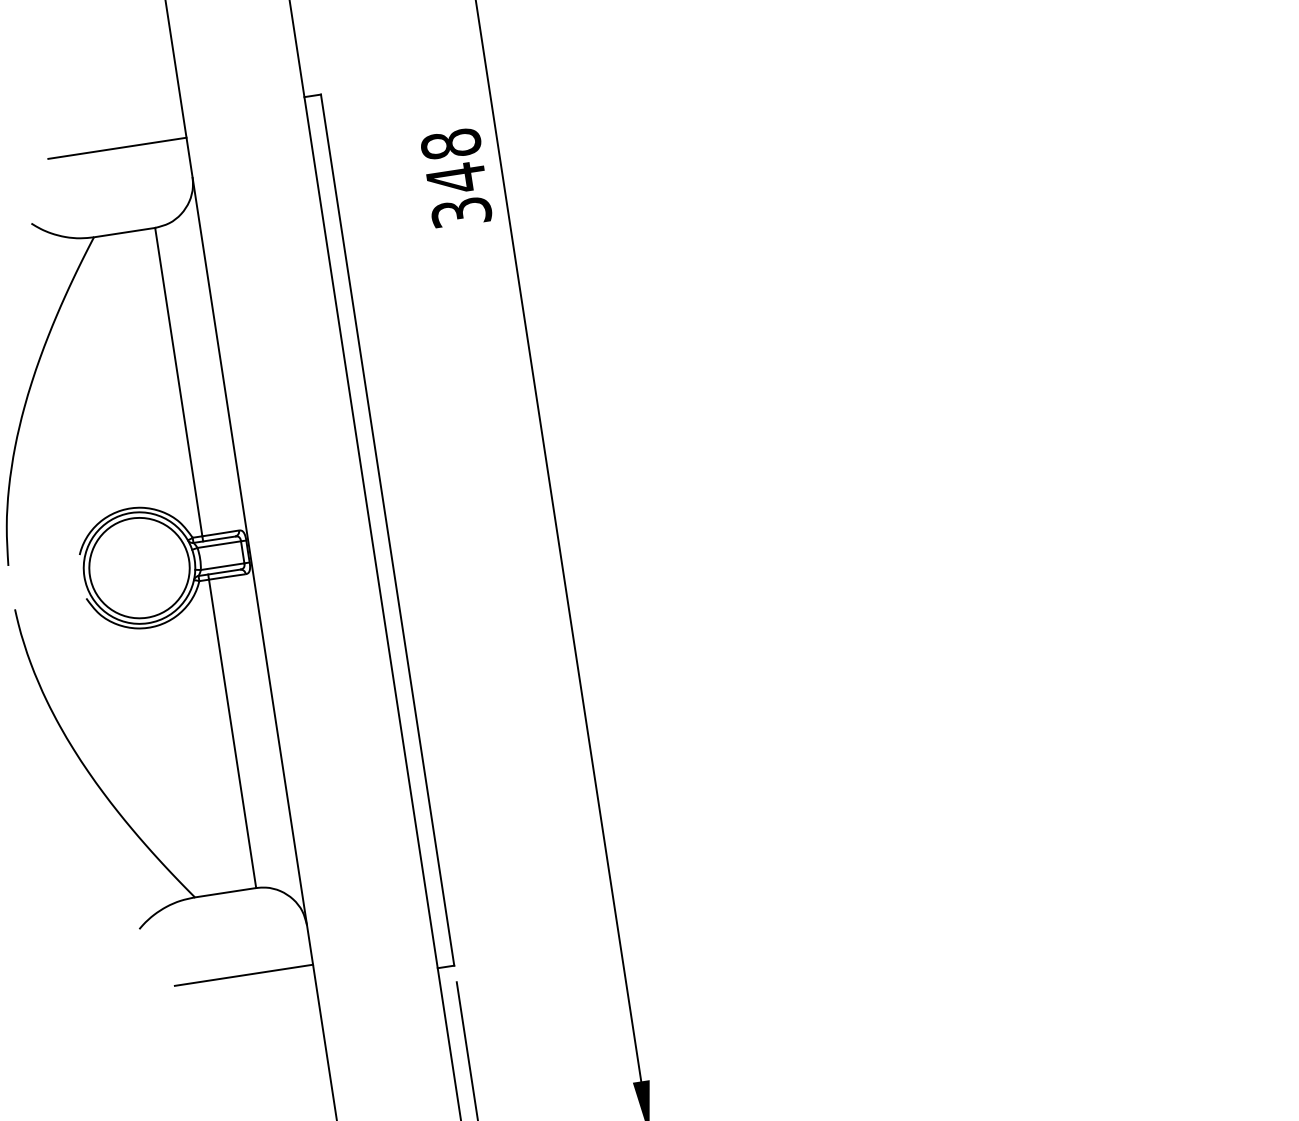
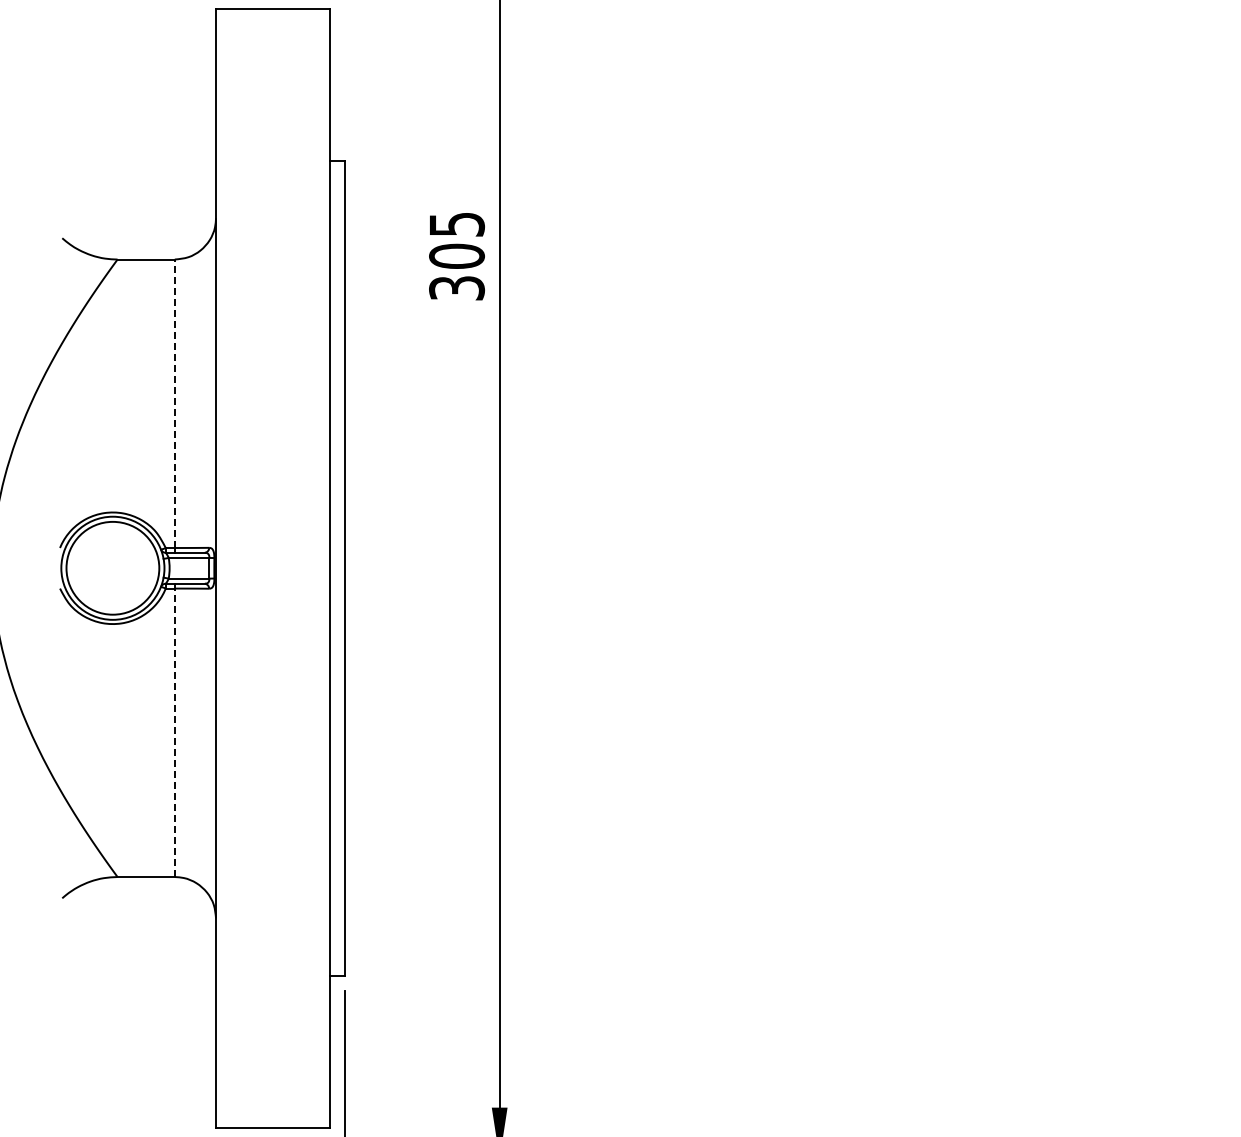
line: (117, 148) -> (151, 181), removed
text: (454, 161) -> (457, 240), 348 -> 305
line: (178, 381) -> (174, 403), solid -> dashed
line: (232, 733) -> (174, 732), solid -> dashed
line: (244, 975) -> (151, 955), removed

